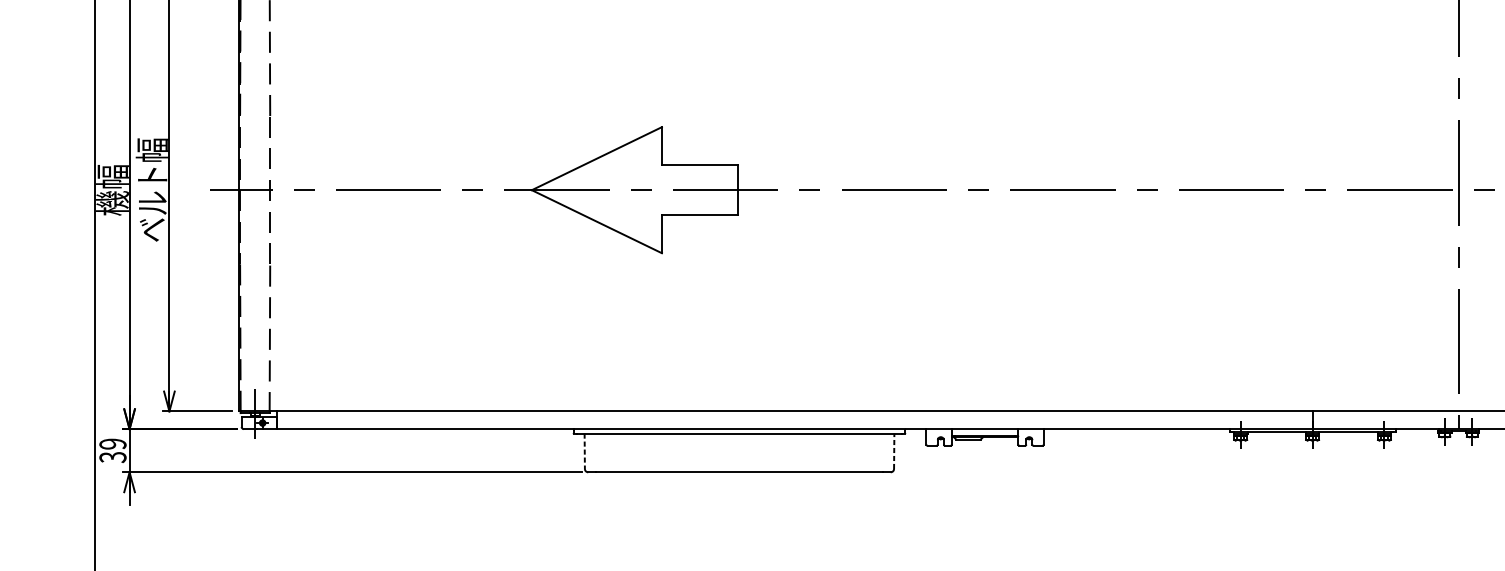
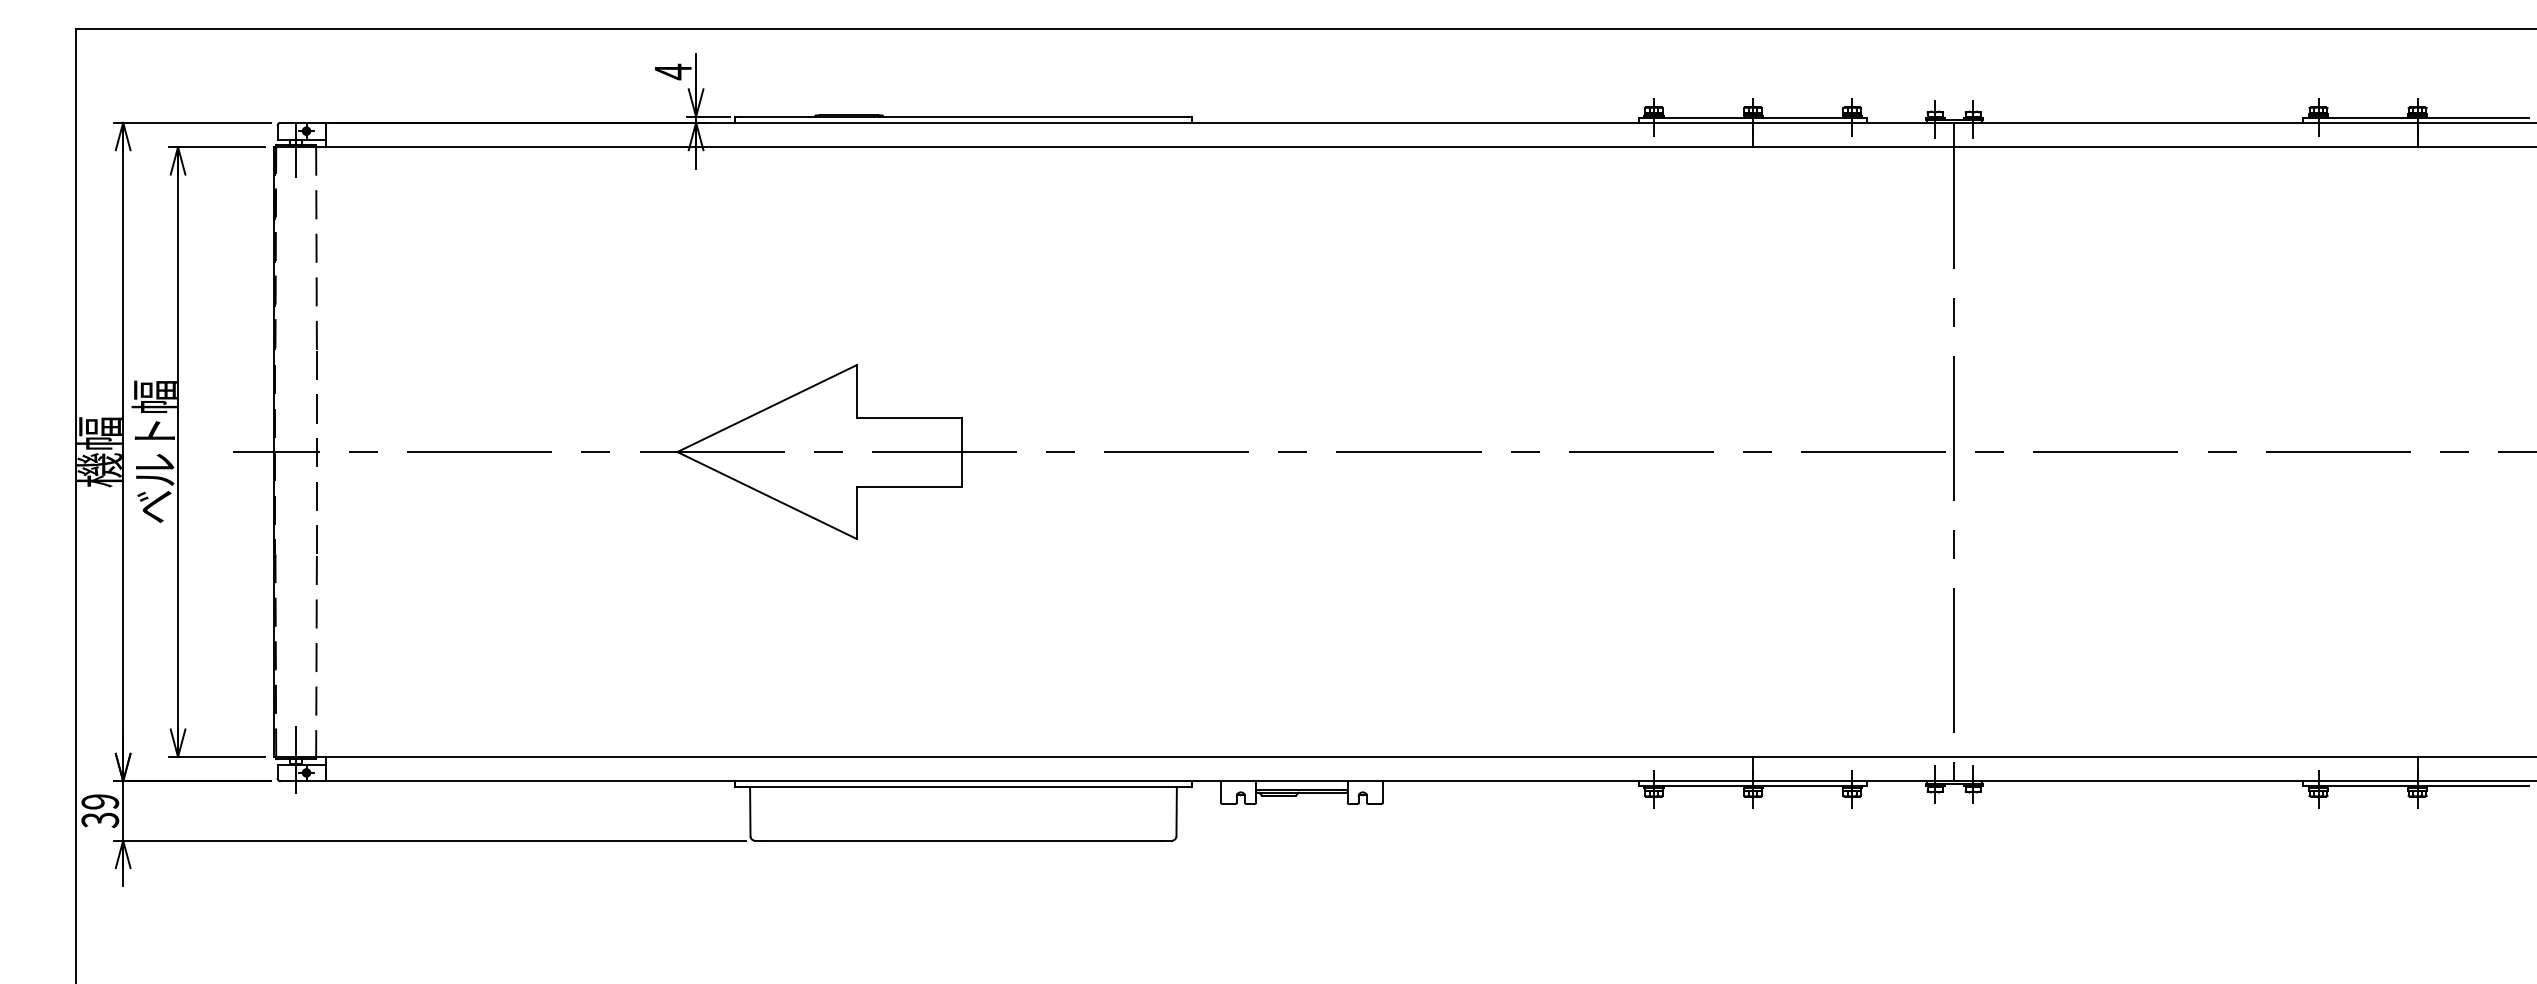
line: (584, 451) -> (750, 812), dashed -> solid
line: (894, 451) -> (1176, 811), dashed -> solid

